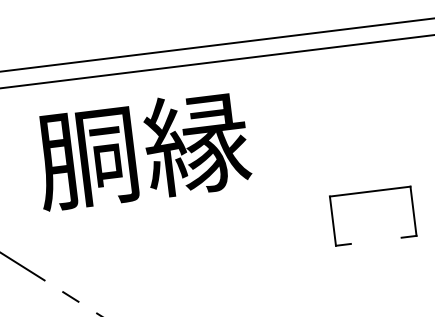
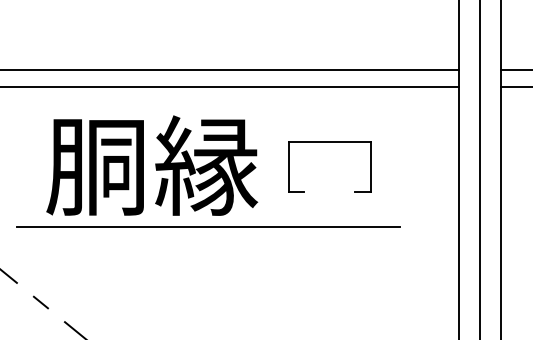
text: (143, 150) -> (152, 165), moved
part: (369, 191) -> (329, 142), moved
line: (227, 202) -> (208, 227), added

